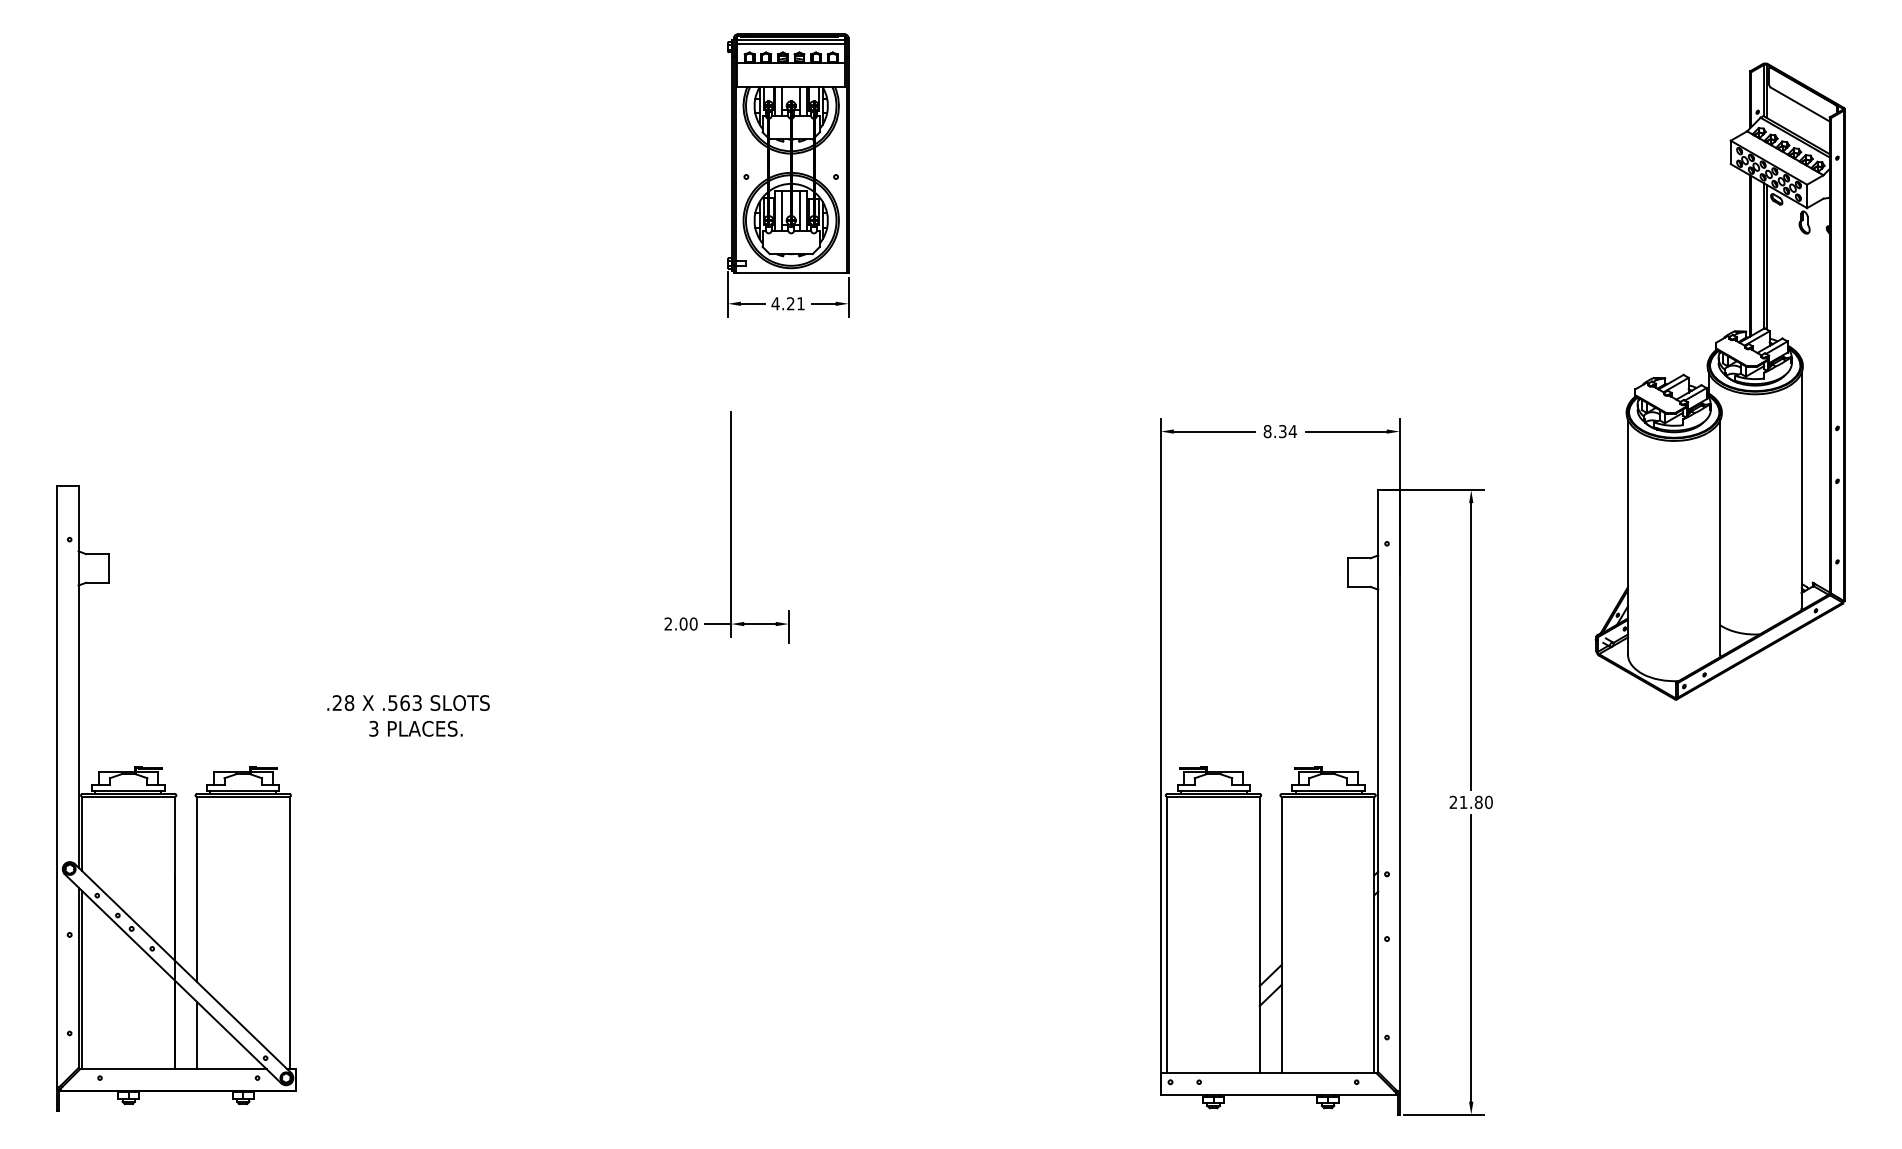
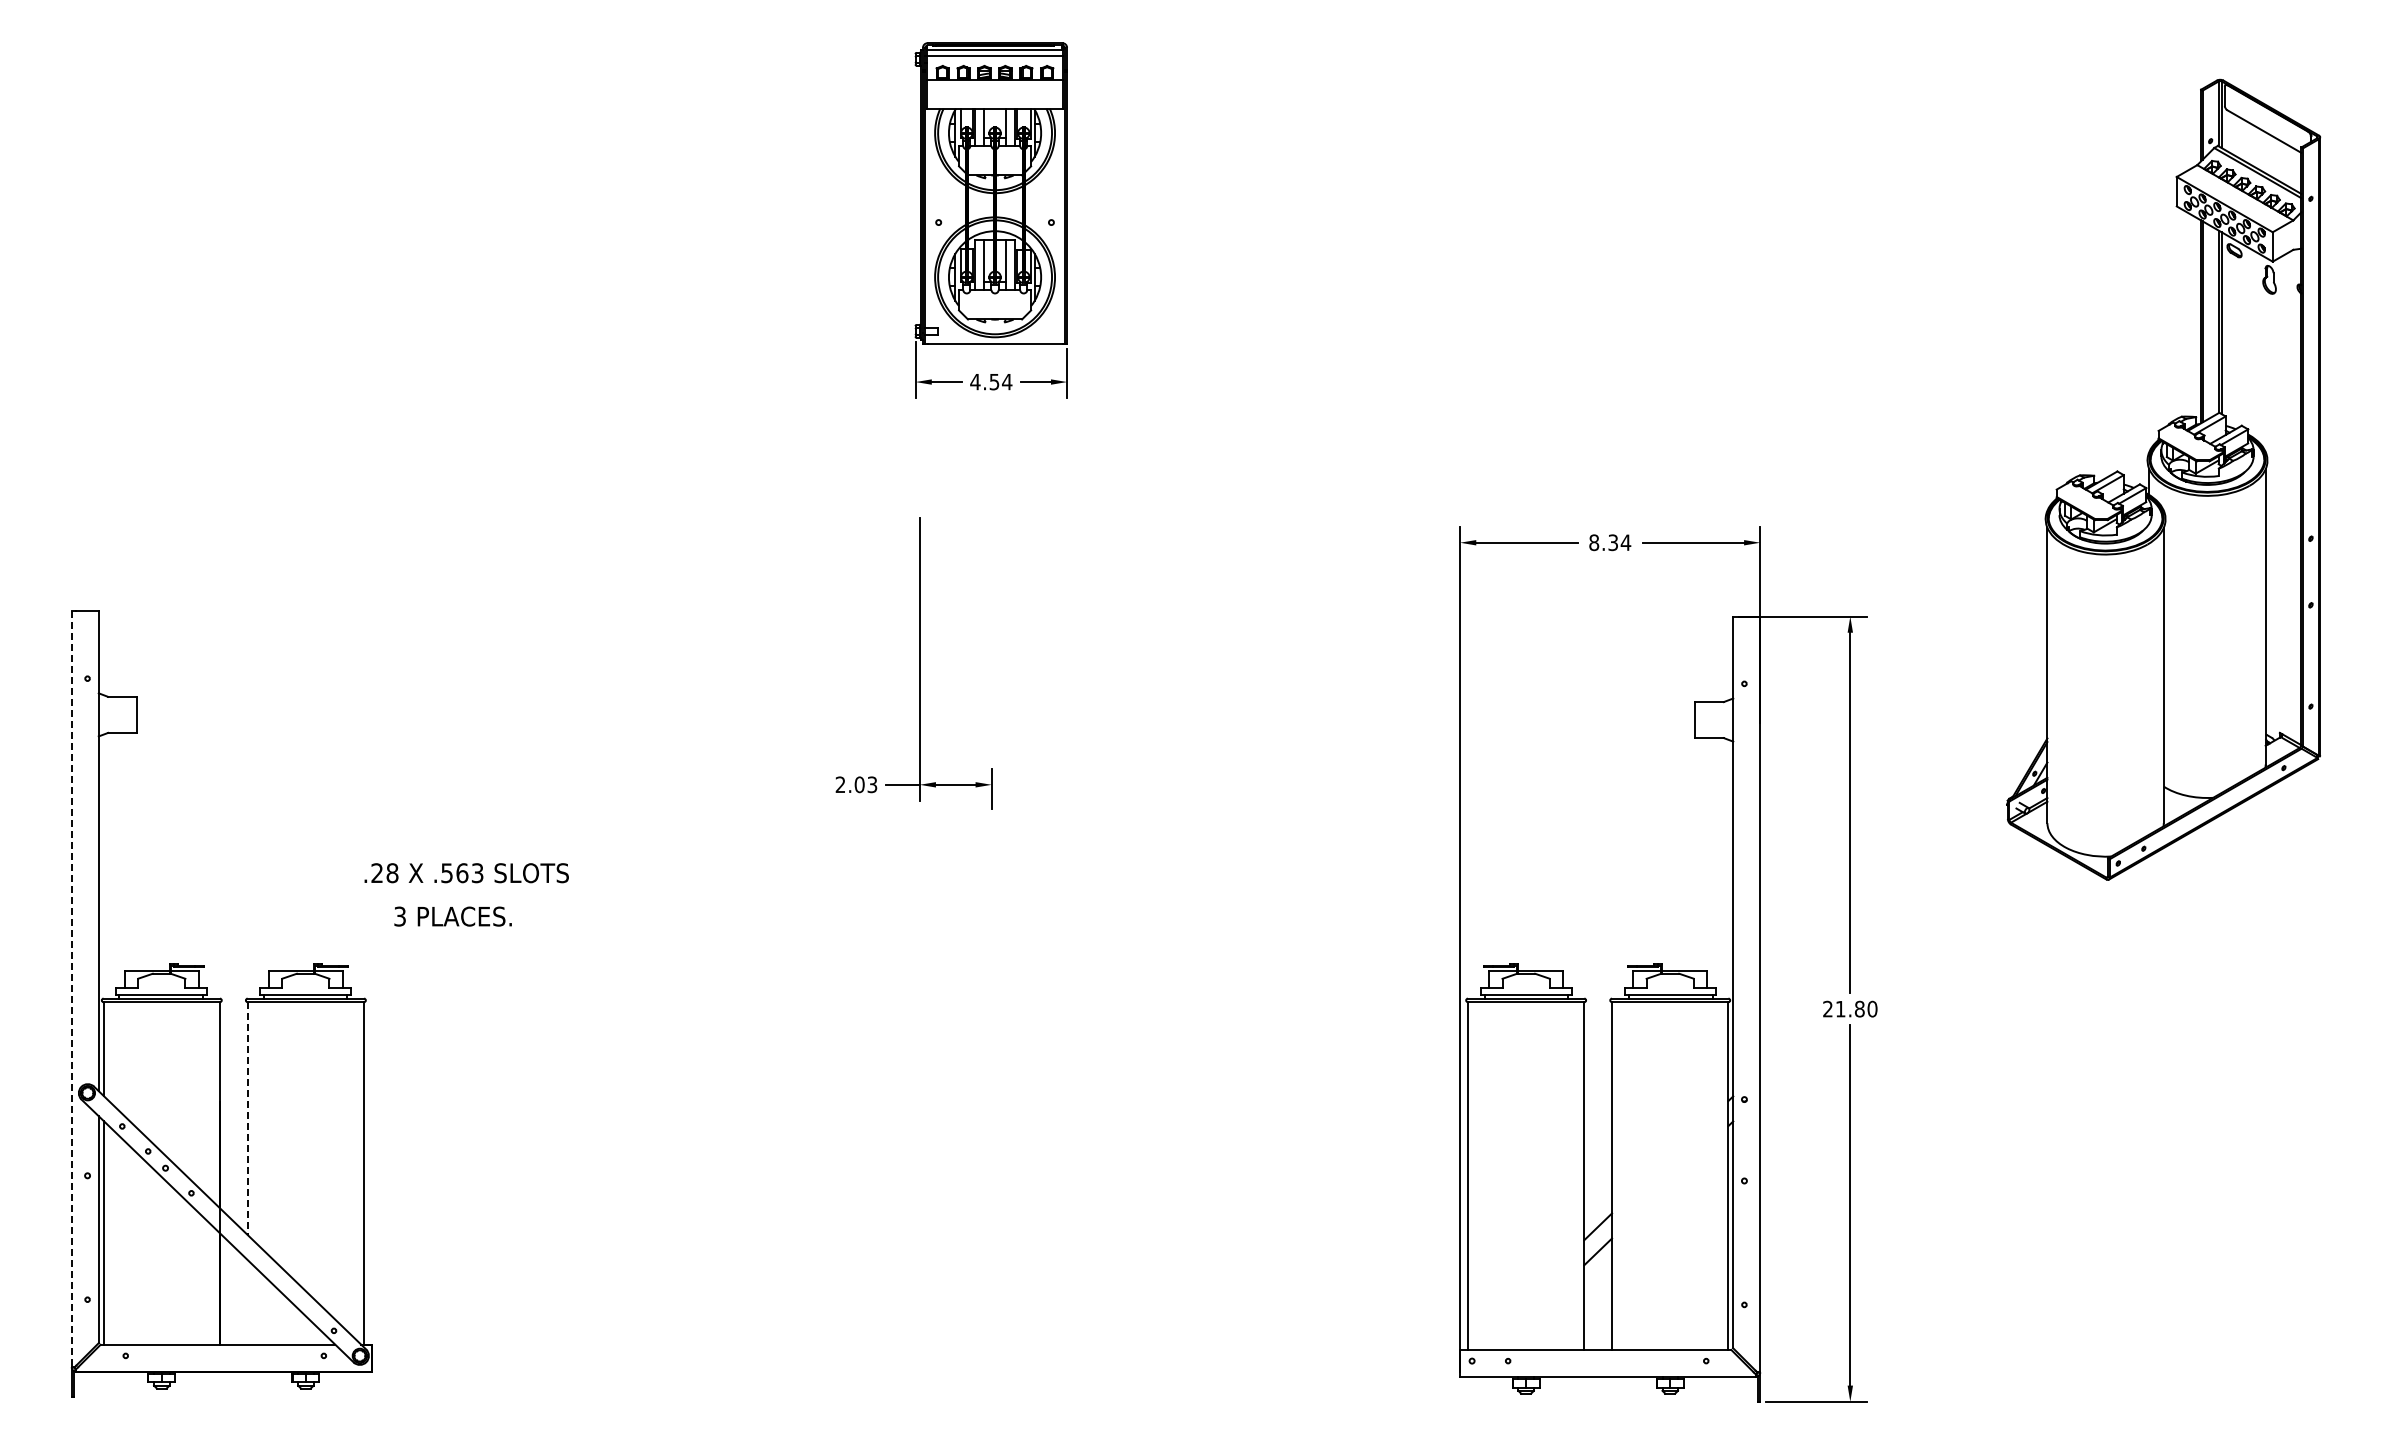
text: (795, 303) -> (1000, 381), 4.21 -> 4.54
text: (693, 623) -> (872, 784), 2.00 -> 2.03
text: (408, 703) -> (466, 873), moved
text: (415, 728) -> (452, 916), moved
line: (56, 786) -> (71, 989), solid -> dashed
line: (196, 890) -> (247, 1119), solid -> dashed
line: (196, 1035) -> (247, 1302), removed

